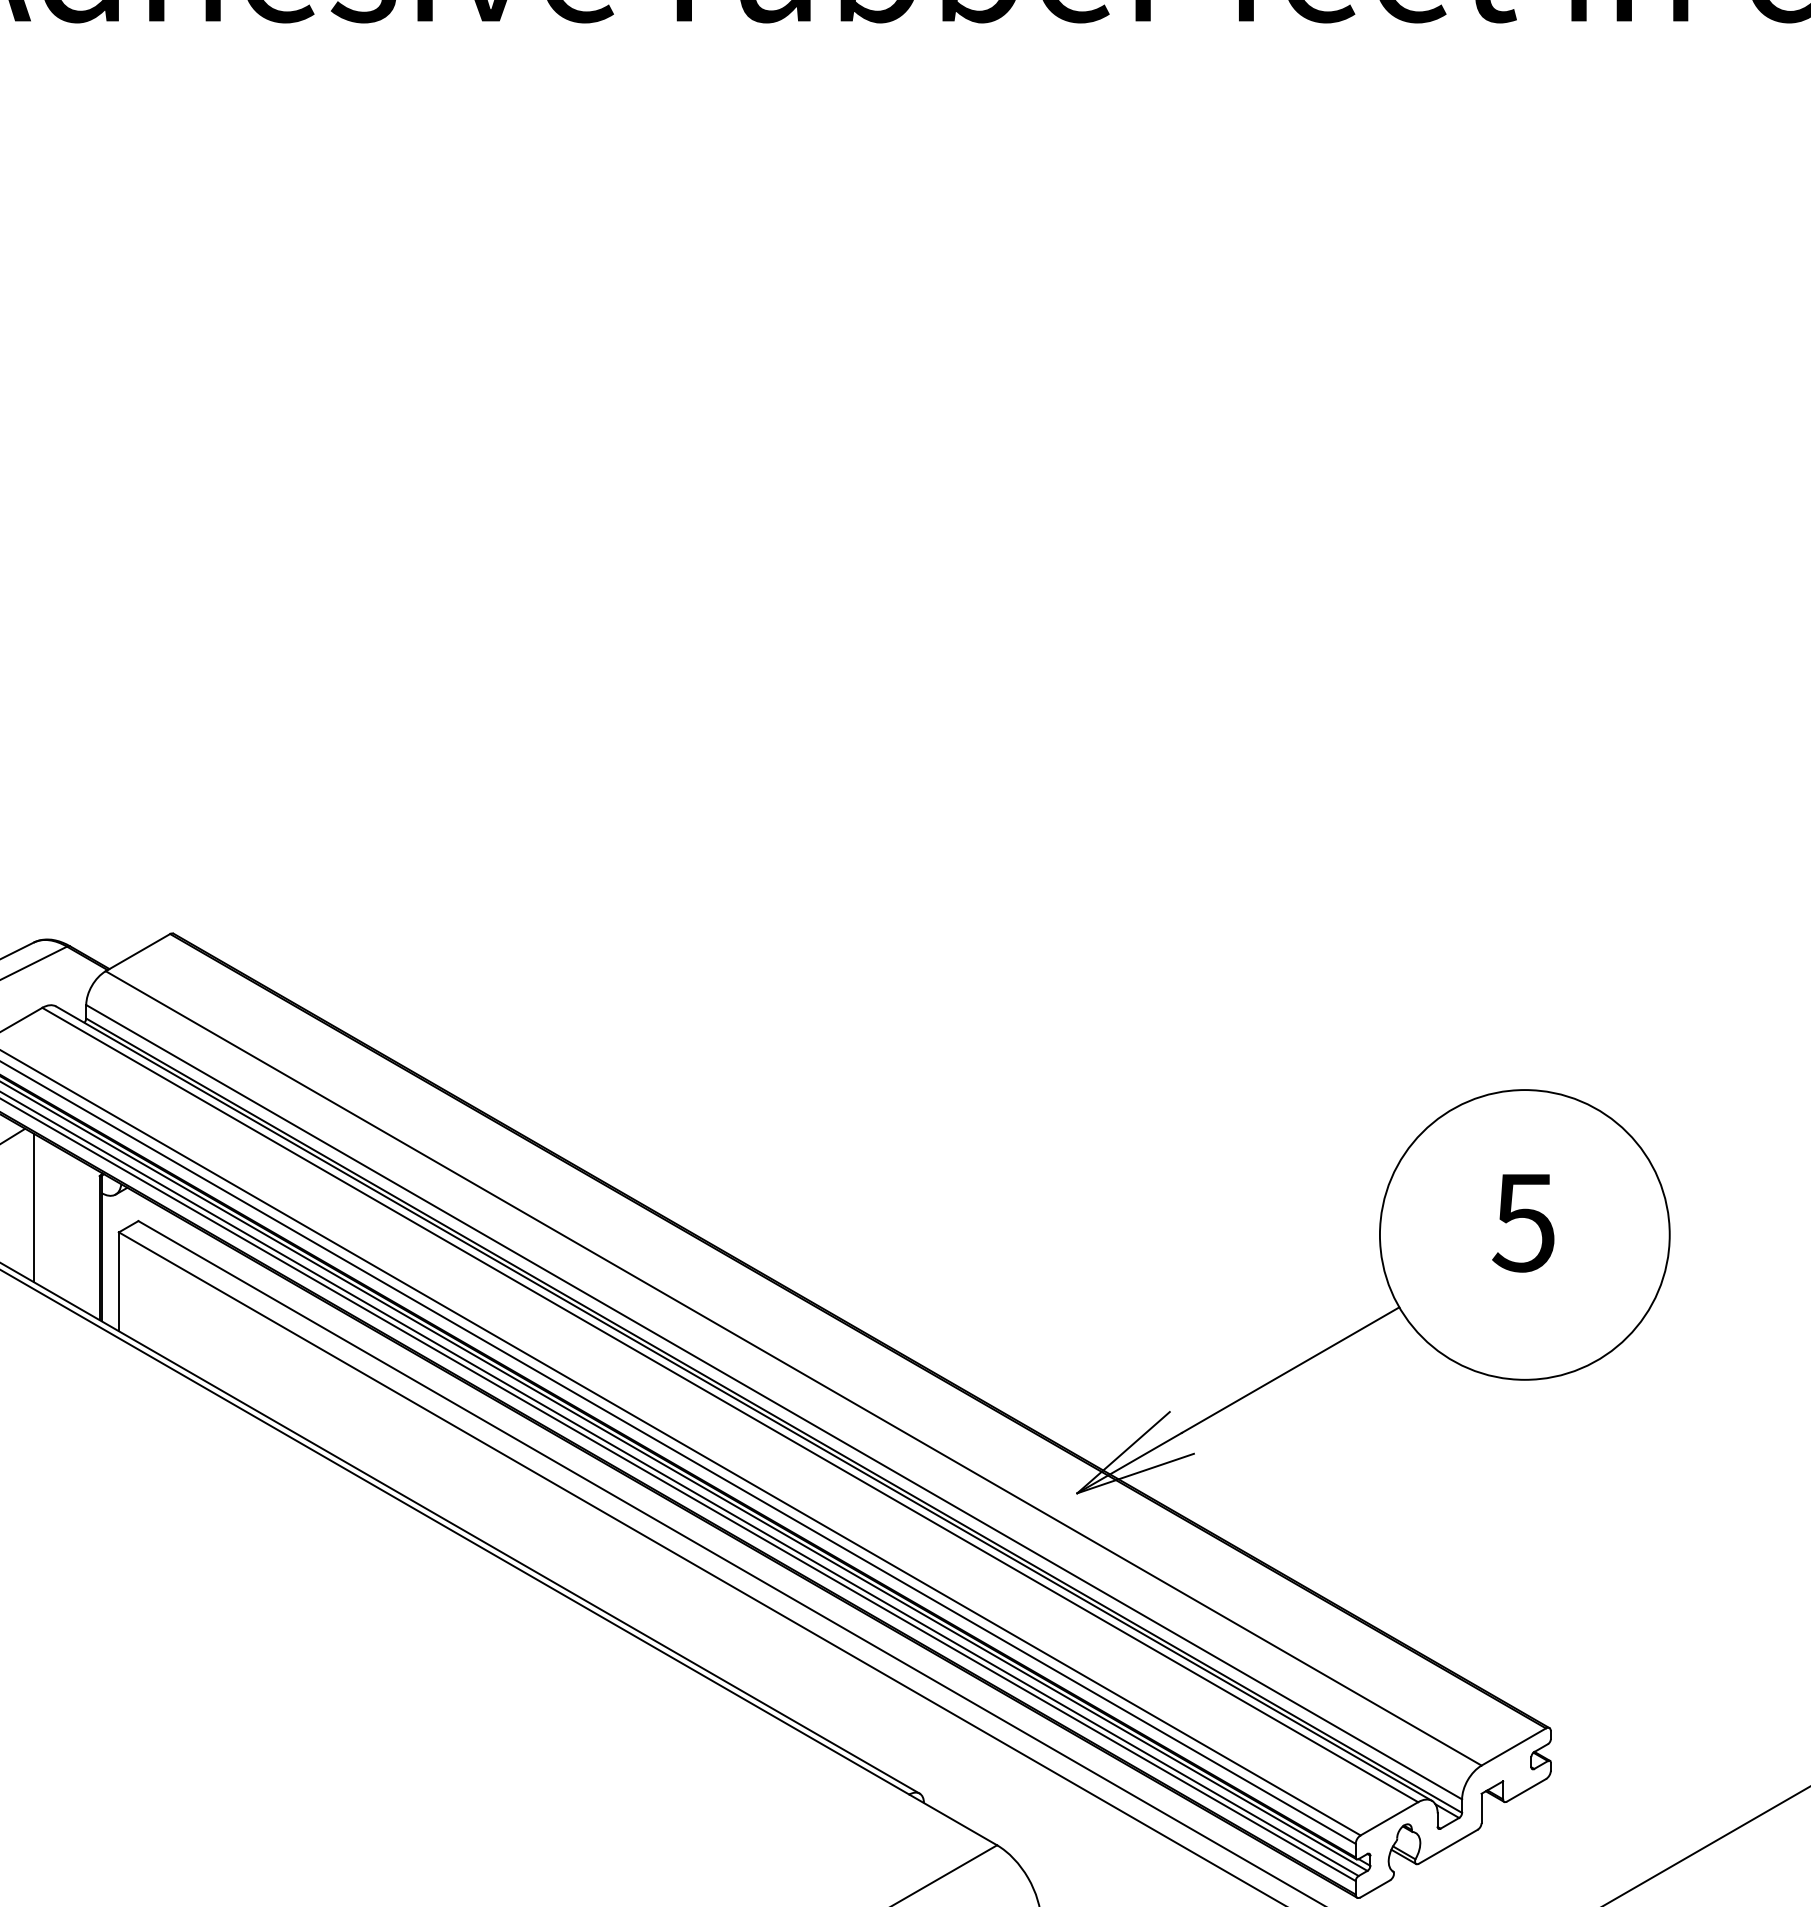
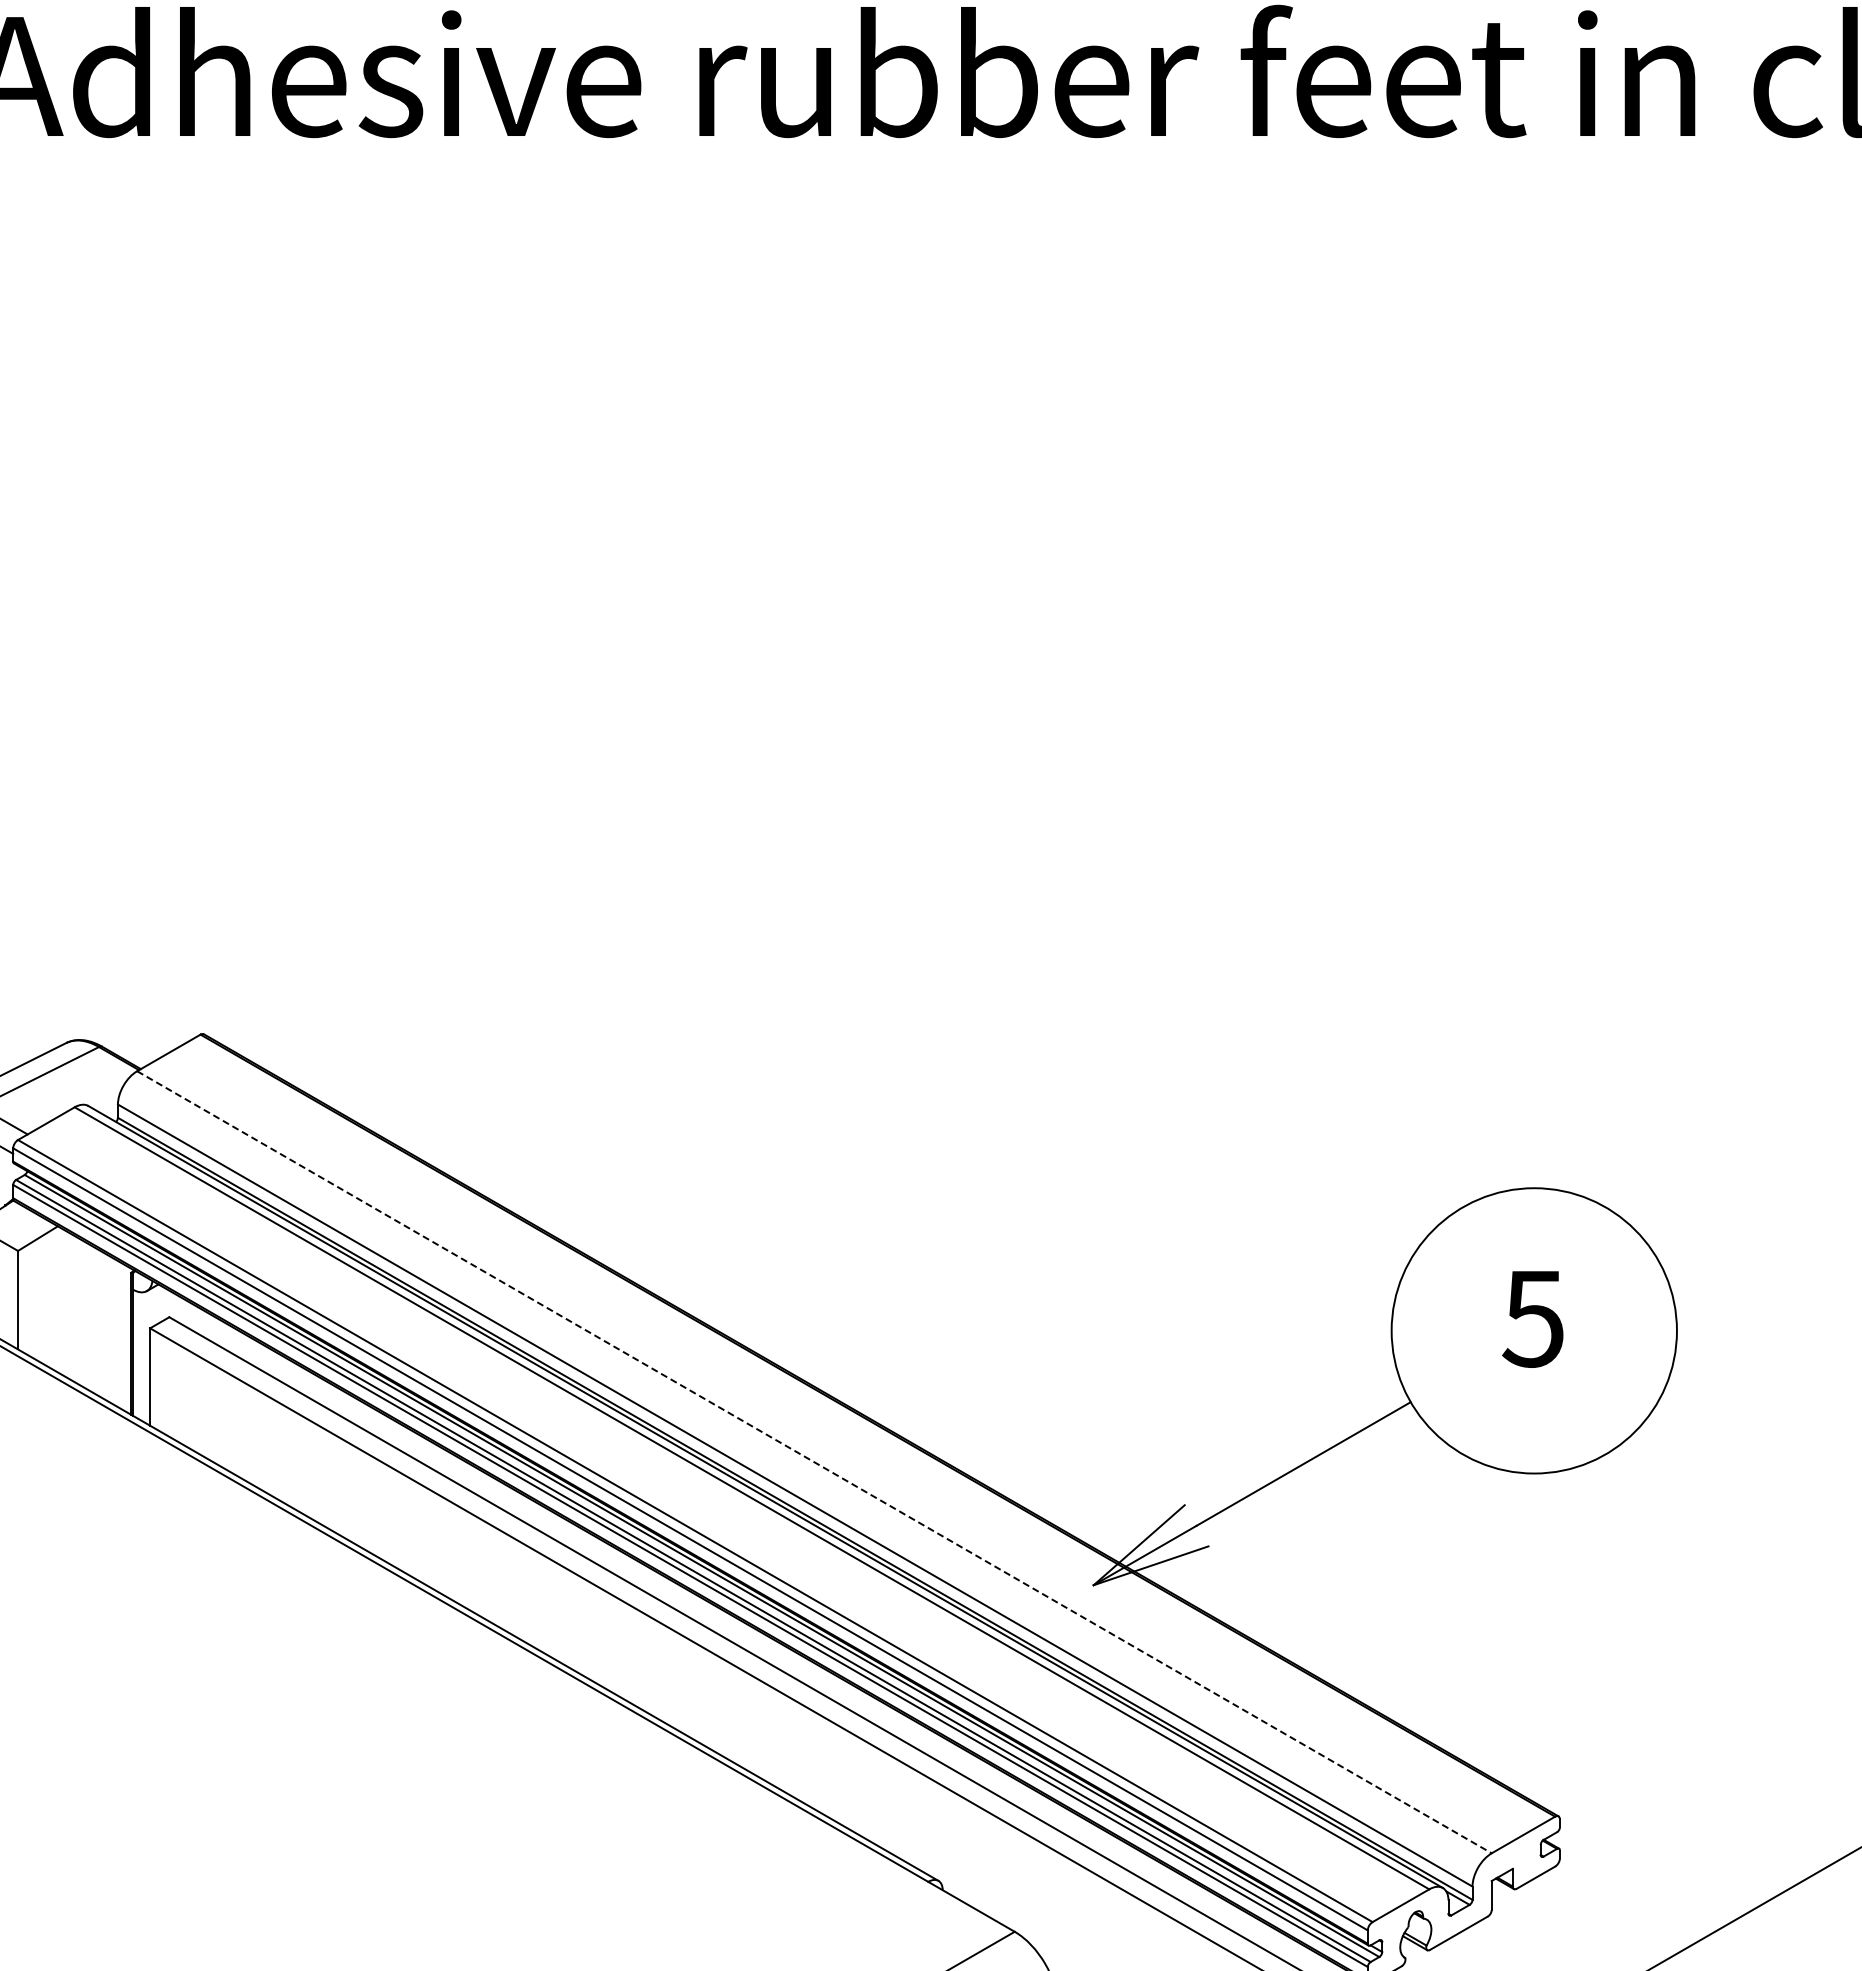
line: (33, 1208) -> (66, 1304), removed
line: (793, 1368) -> (814, 1462), solid -> dashed

